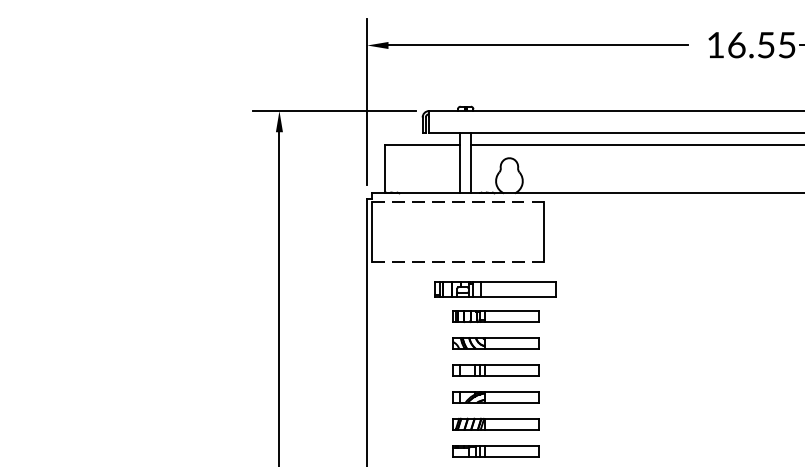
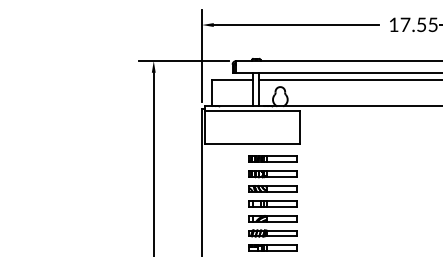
text: (736, 44) -> (405, 24), 16.55 -> 17.55
line: (457, 202) -> (251, 111), dashed -> solid
line: (458, 262) -> (252, 144), dashed -> solid
part: (495, 288) -> (272, 158), size x0.71

